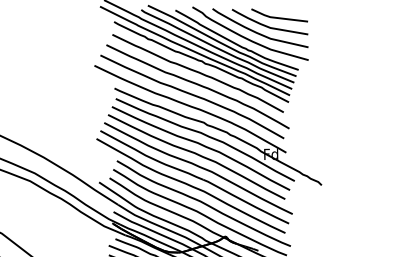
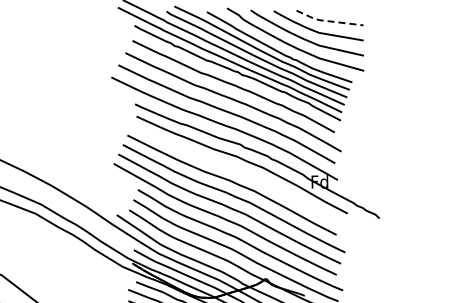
line: (277, 18) -> (327, 21), solid -> dashed
curve: (200, 145) -> (236, 171), removed

